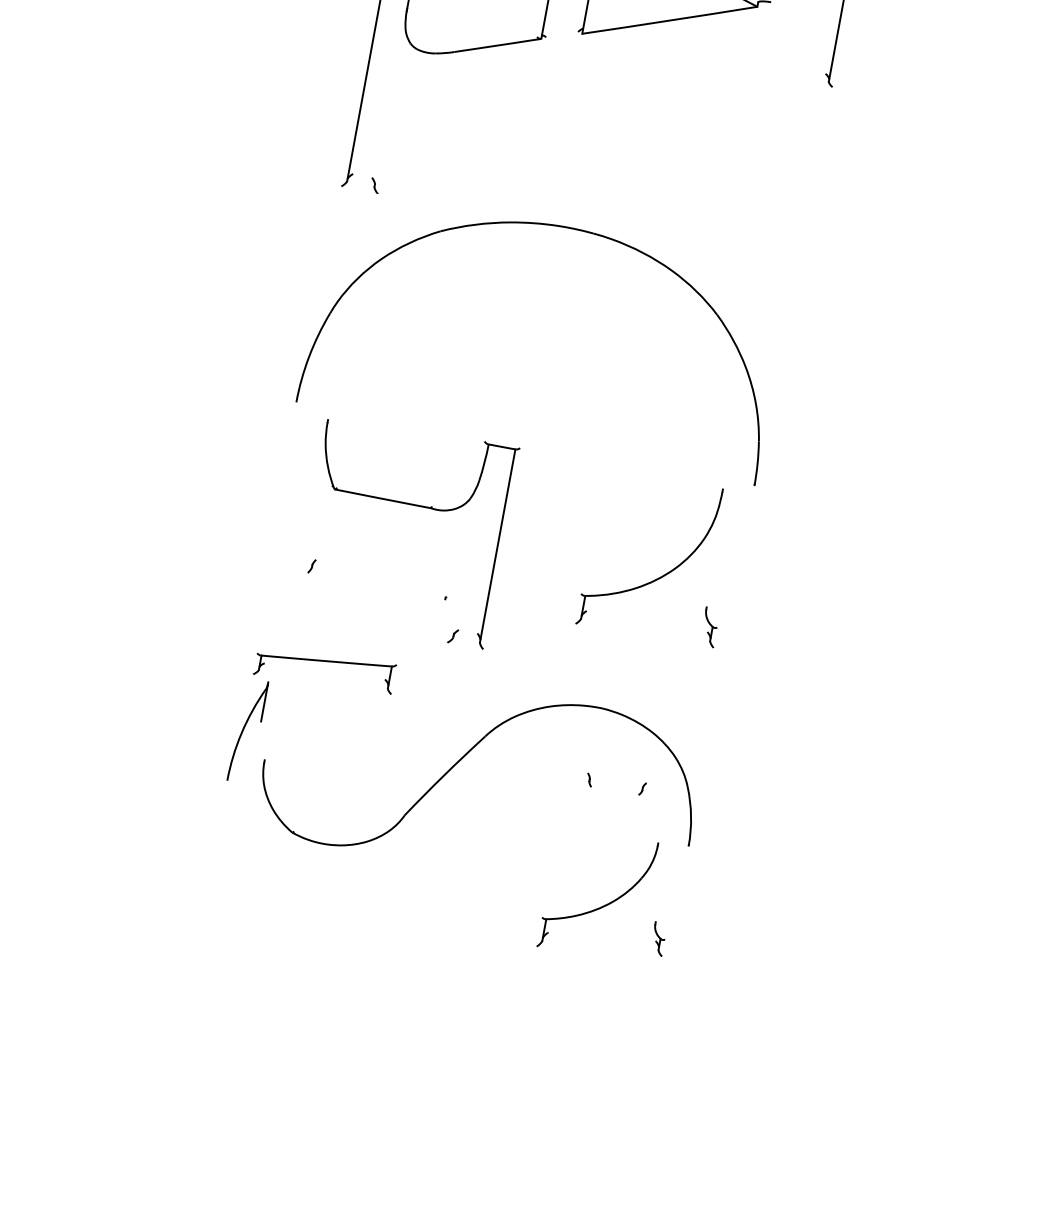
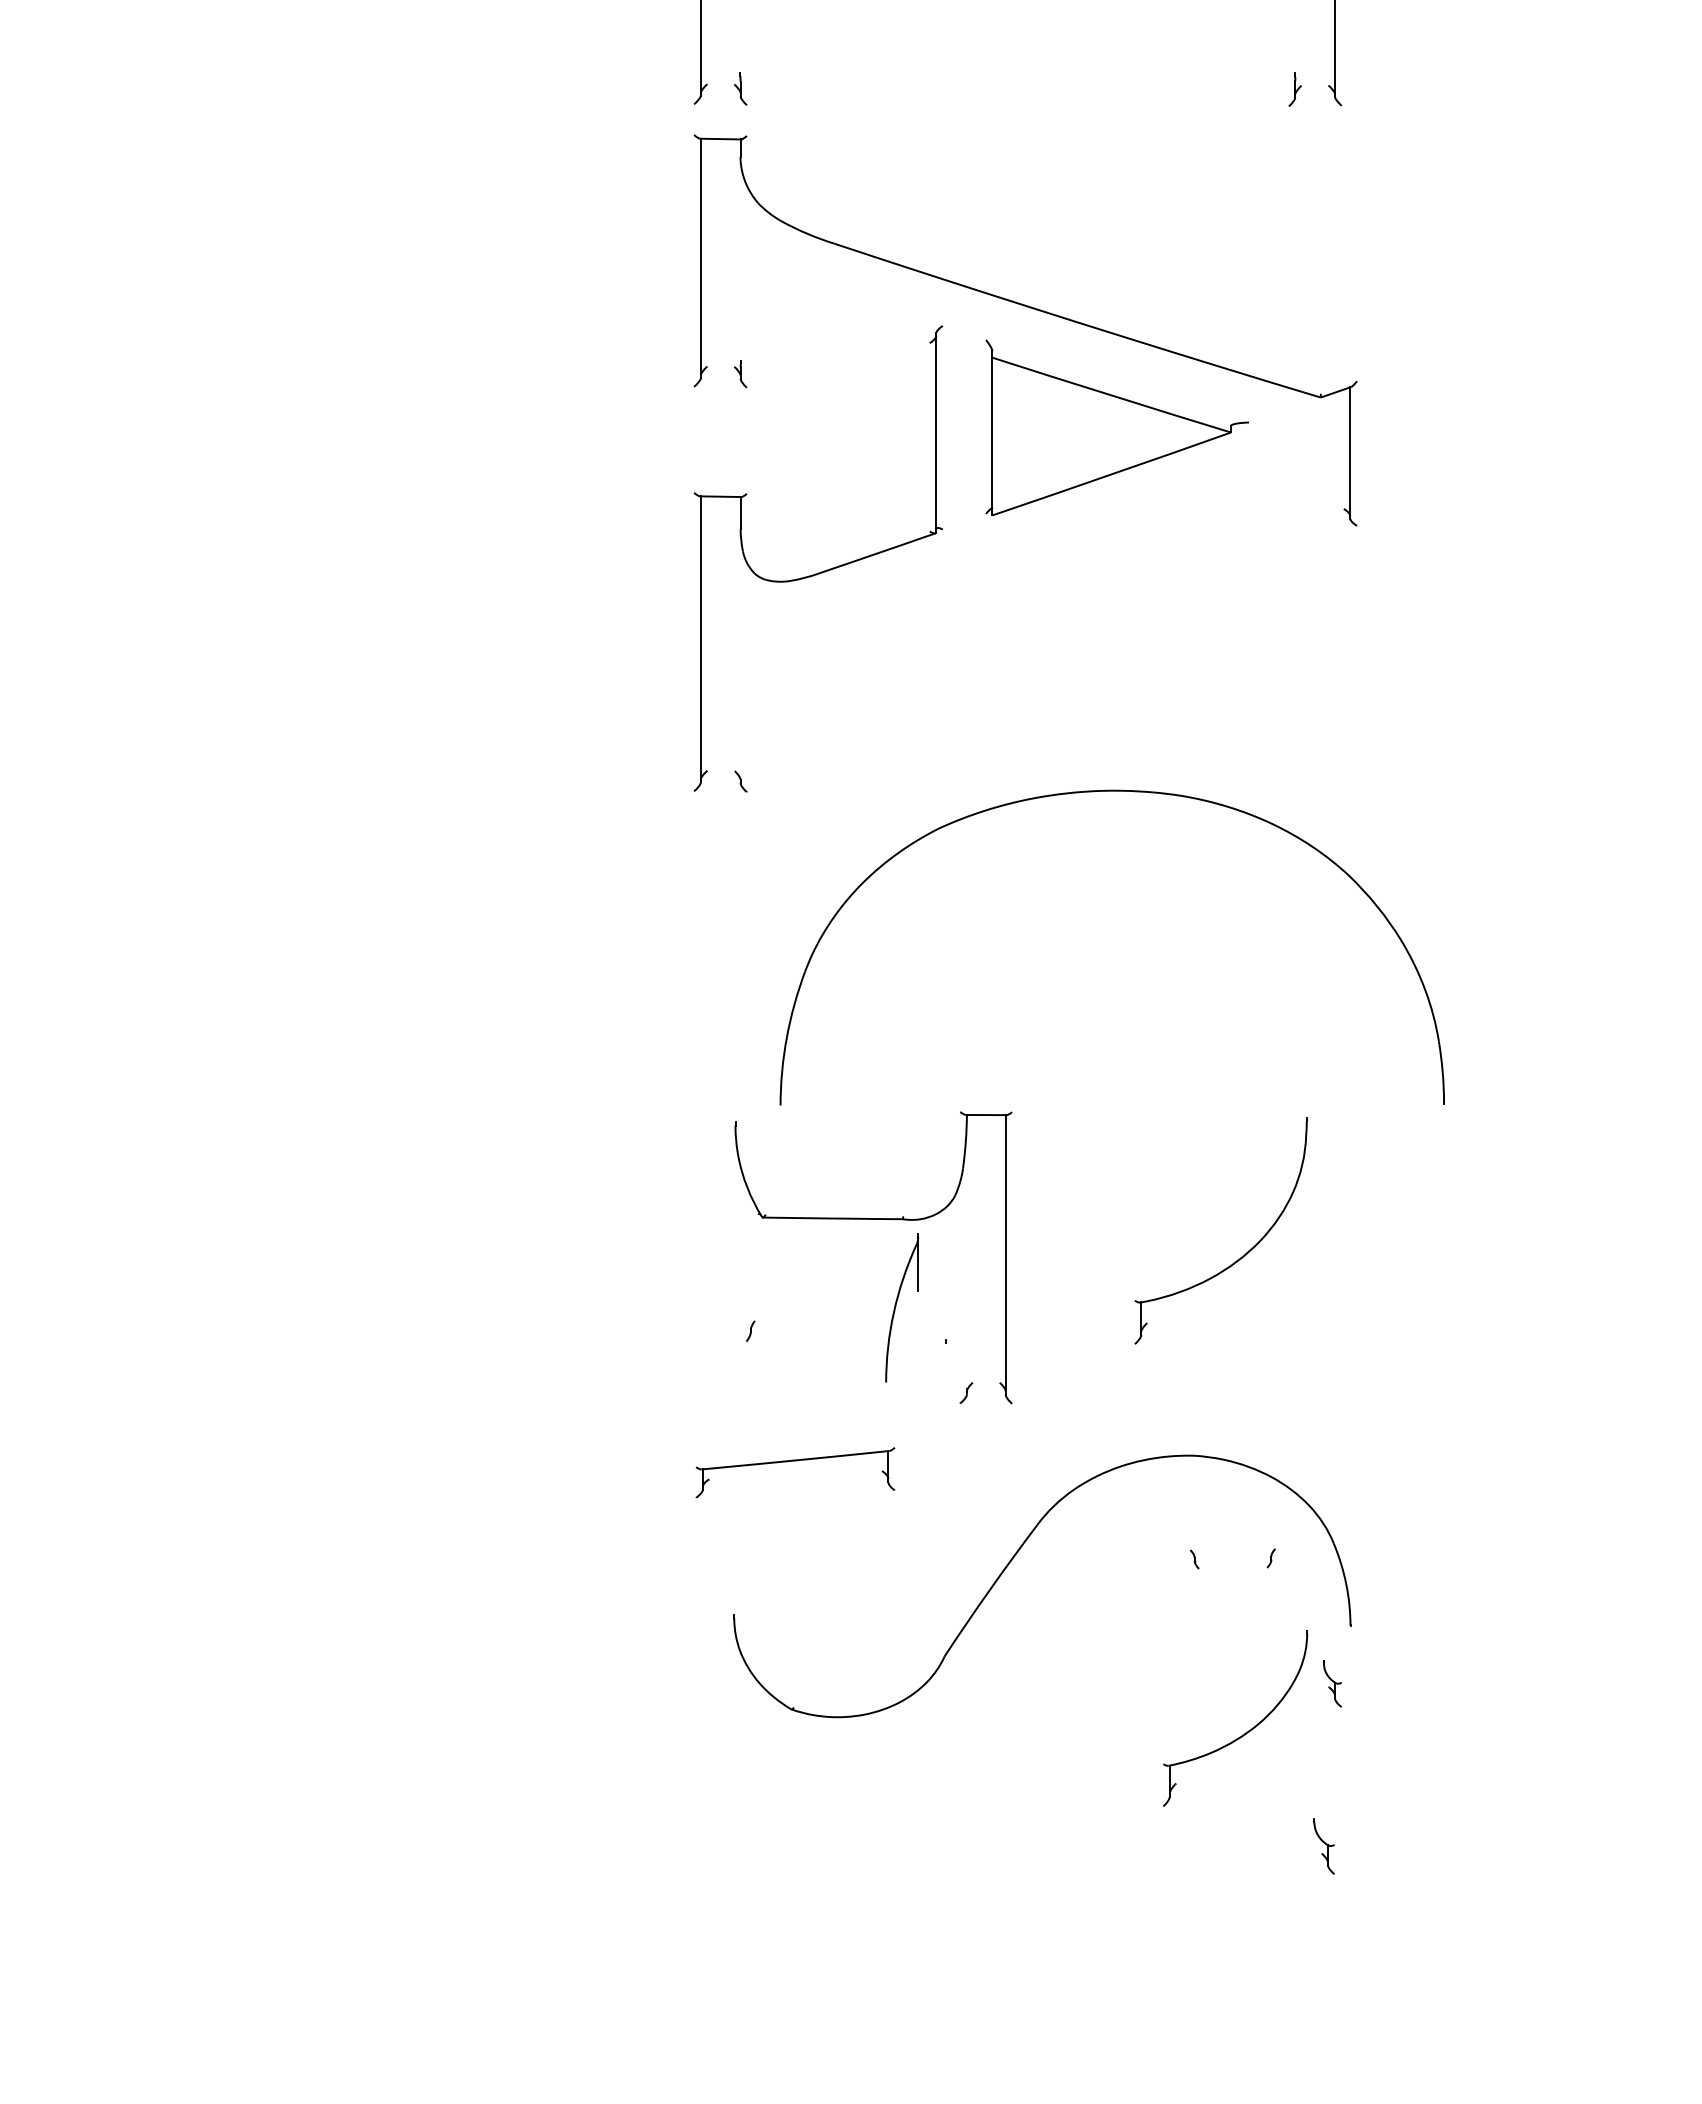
part: (552, 226) -> (1094, 792), moved
part: (709, 627) -> (1323, 1846), moved
part: (244, 729) -> (896, 1306), moved
part: (658, 939) -> (1332, 1683), moved

